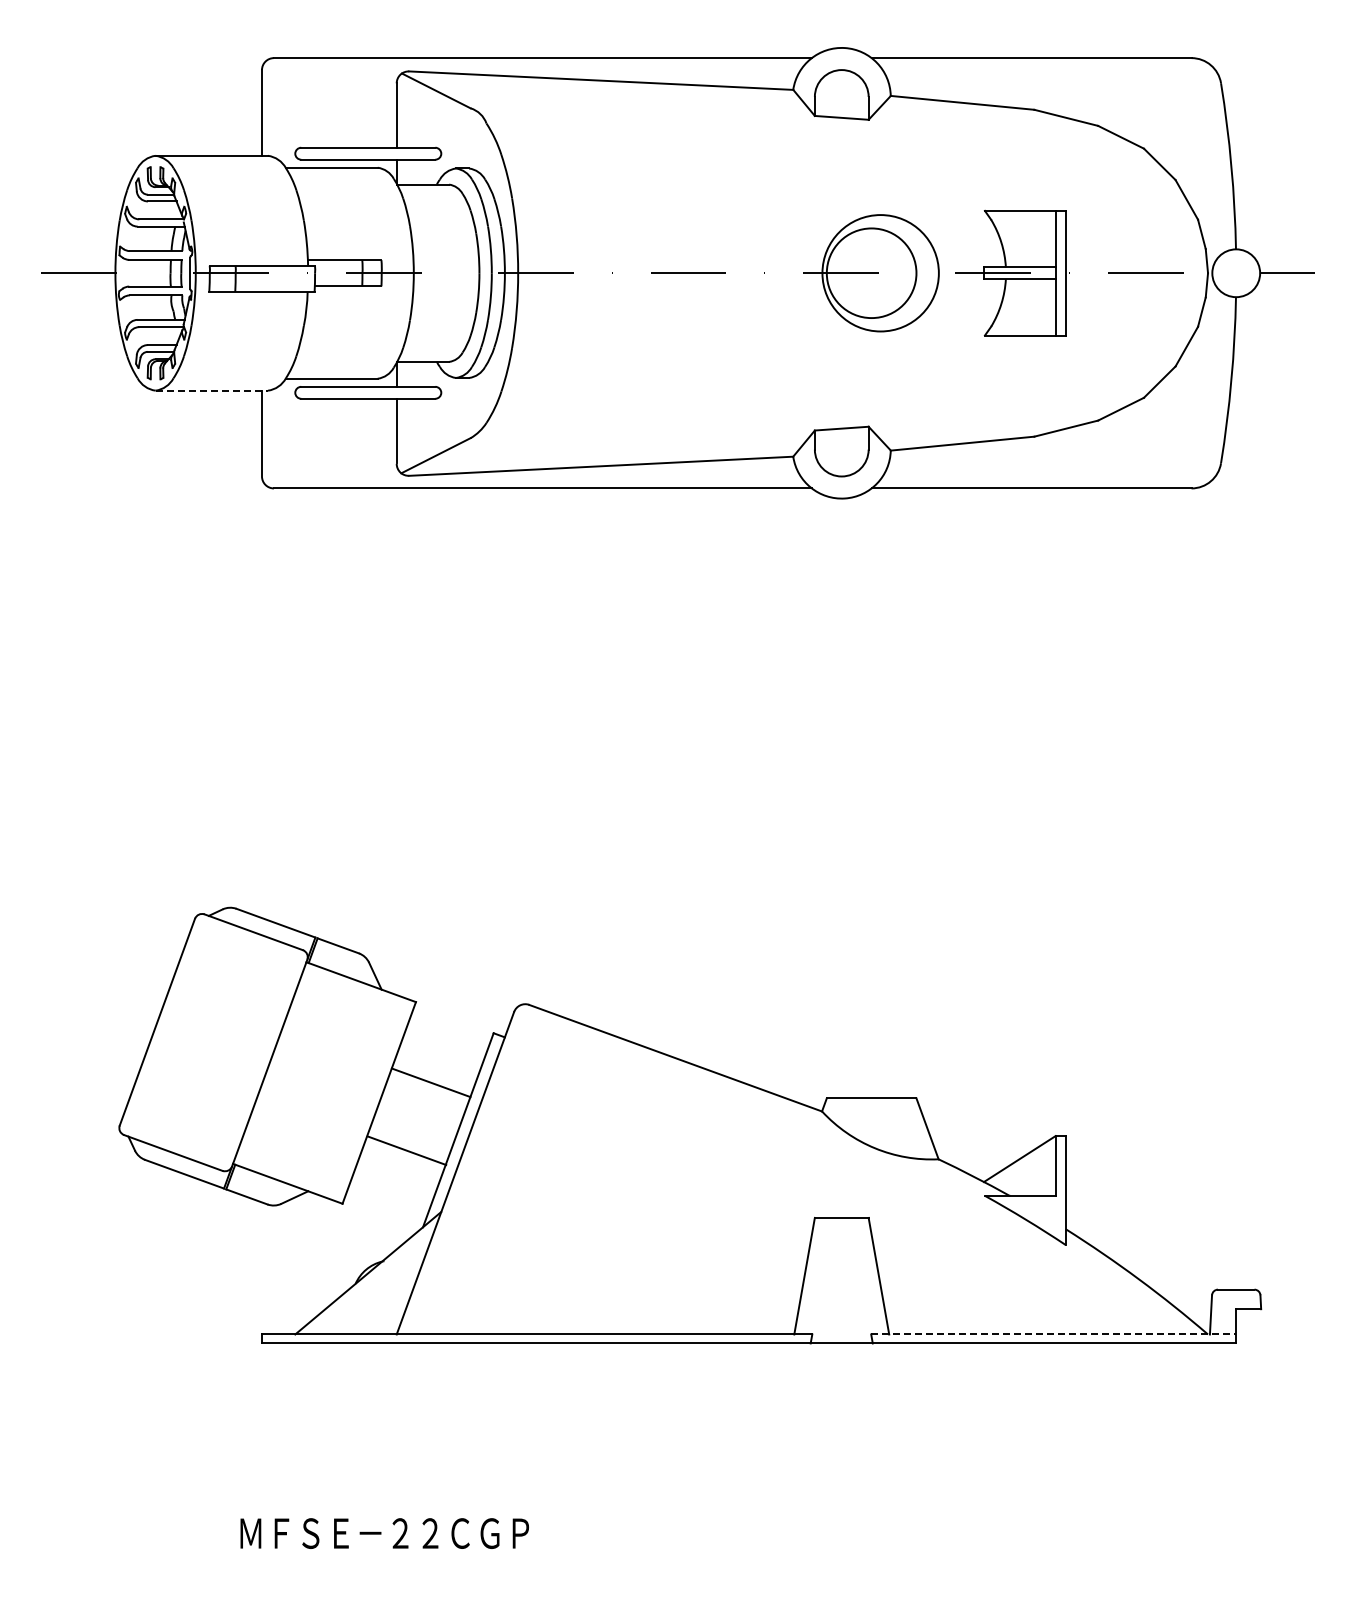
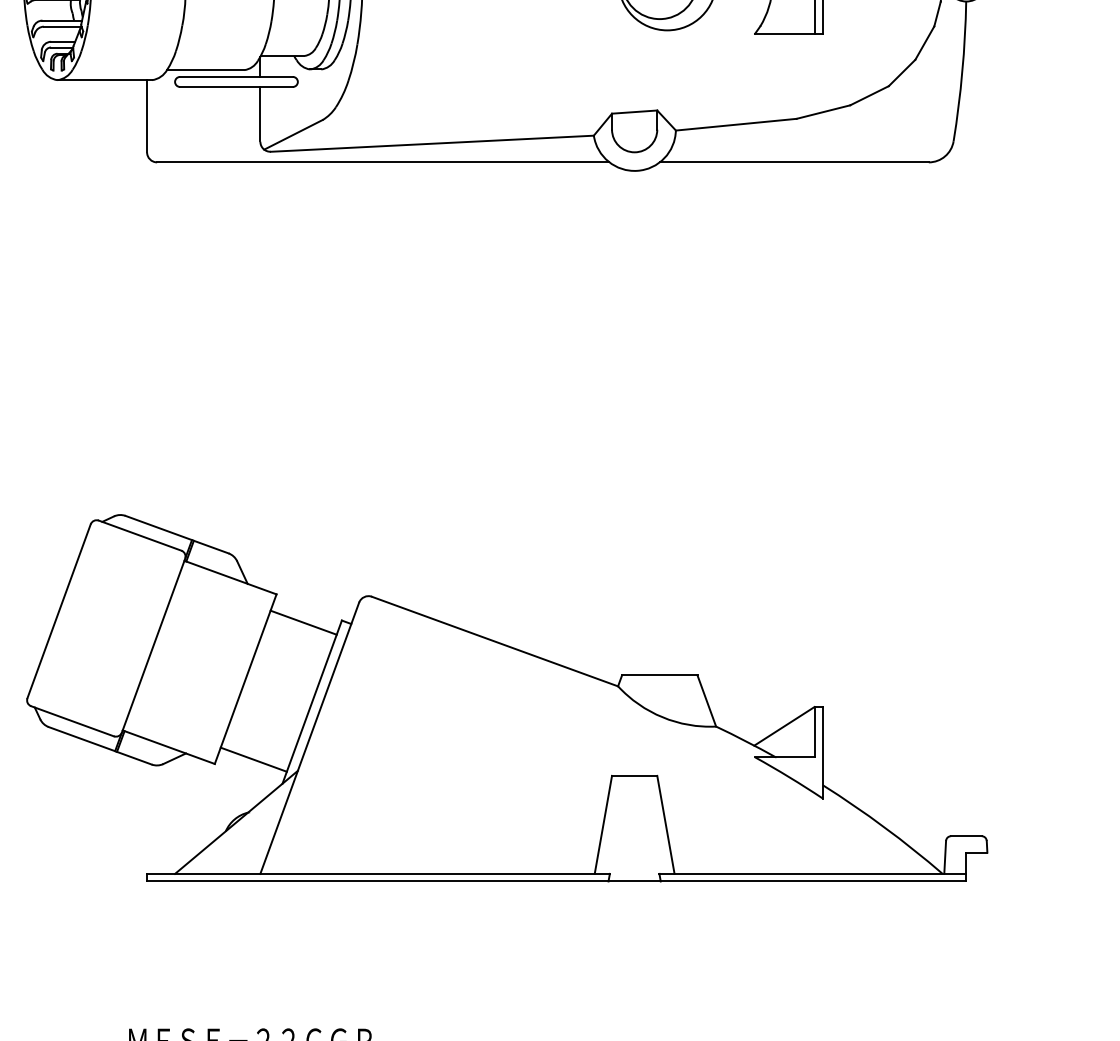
line: (212, 390) -> (105, 80), dashed -> solid
line: (430, 1082) -> (303, 622), moved
line: (406, 1150) -> (253, 759), moved
line: (1053, 1334) -> (812, 873), dashed -> solid

